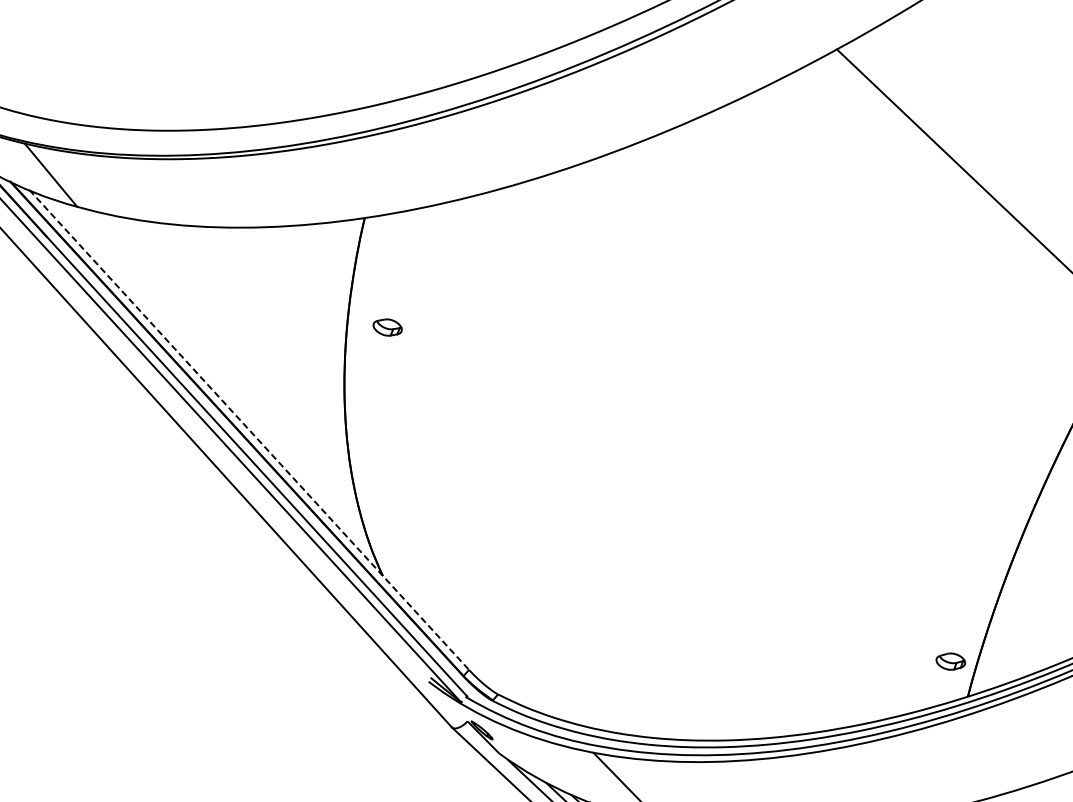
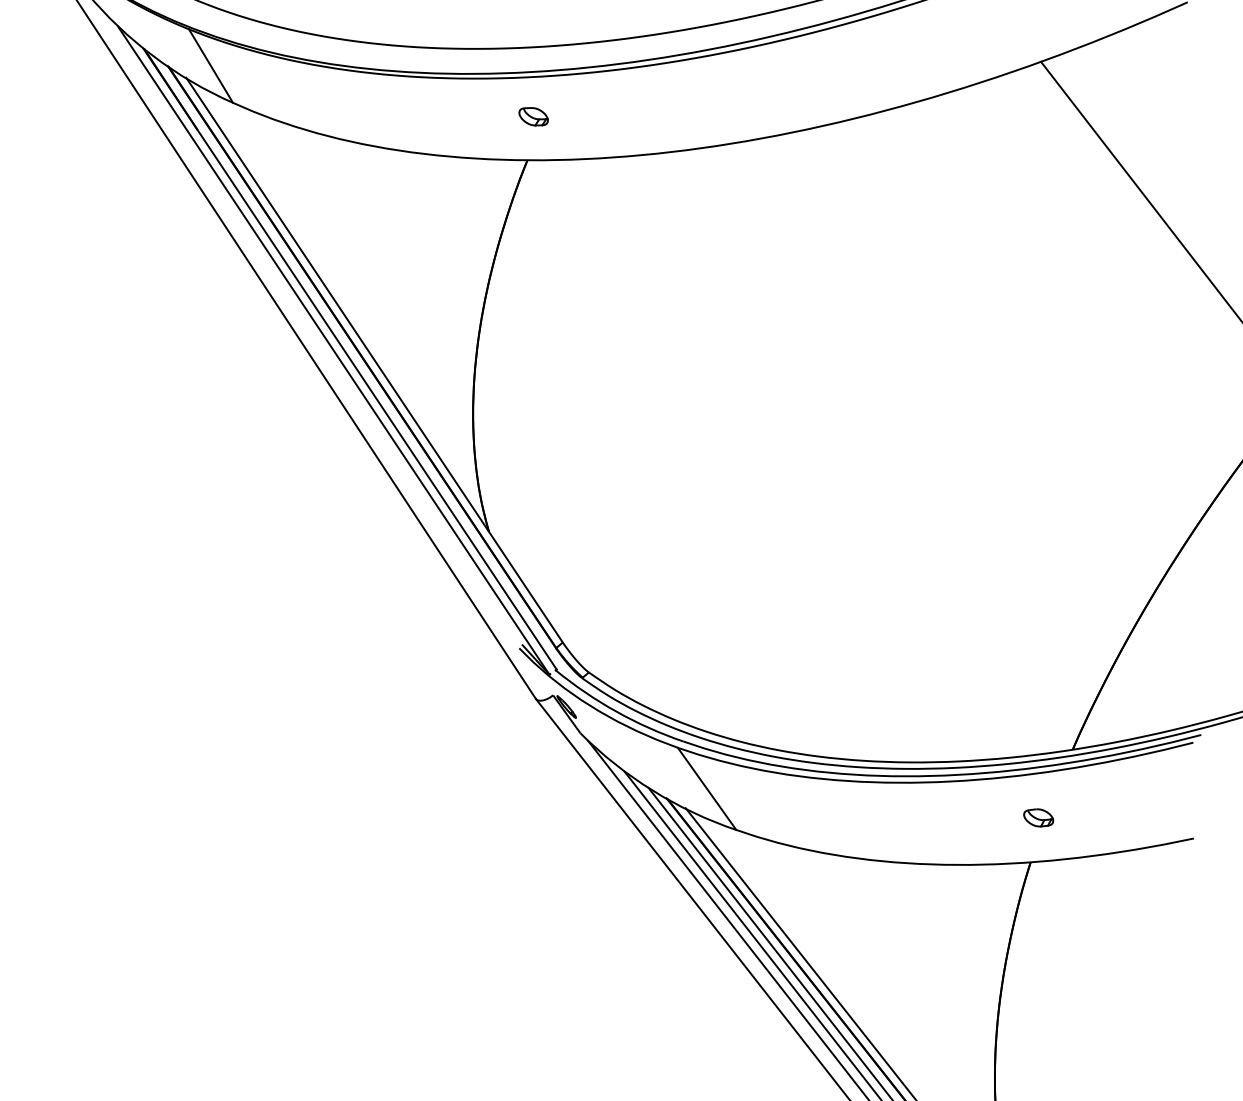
part: (387, 327) -> (533, 116), moved
line: (249, 430) -> (374, 360), dashed -> solid
part: (950, 661) -> (1038, 817), moved

